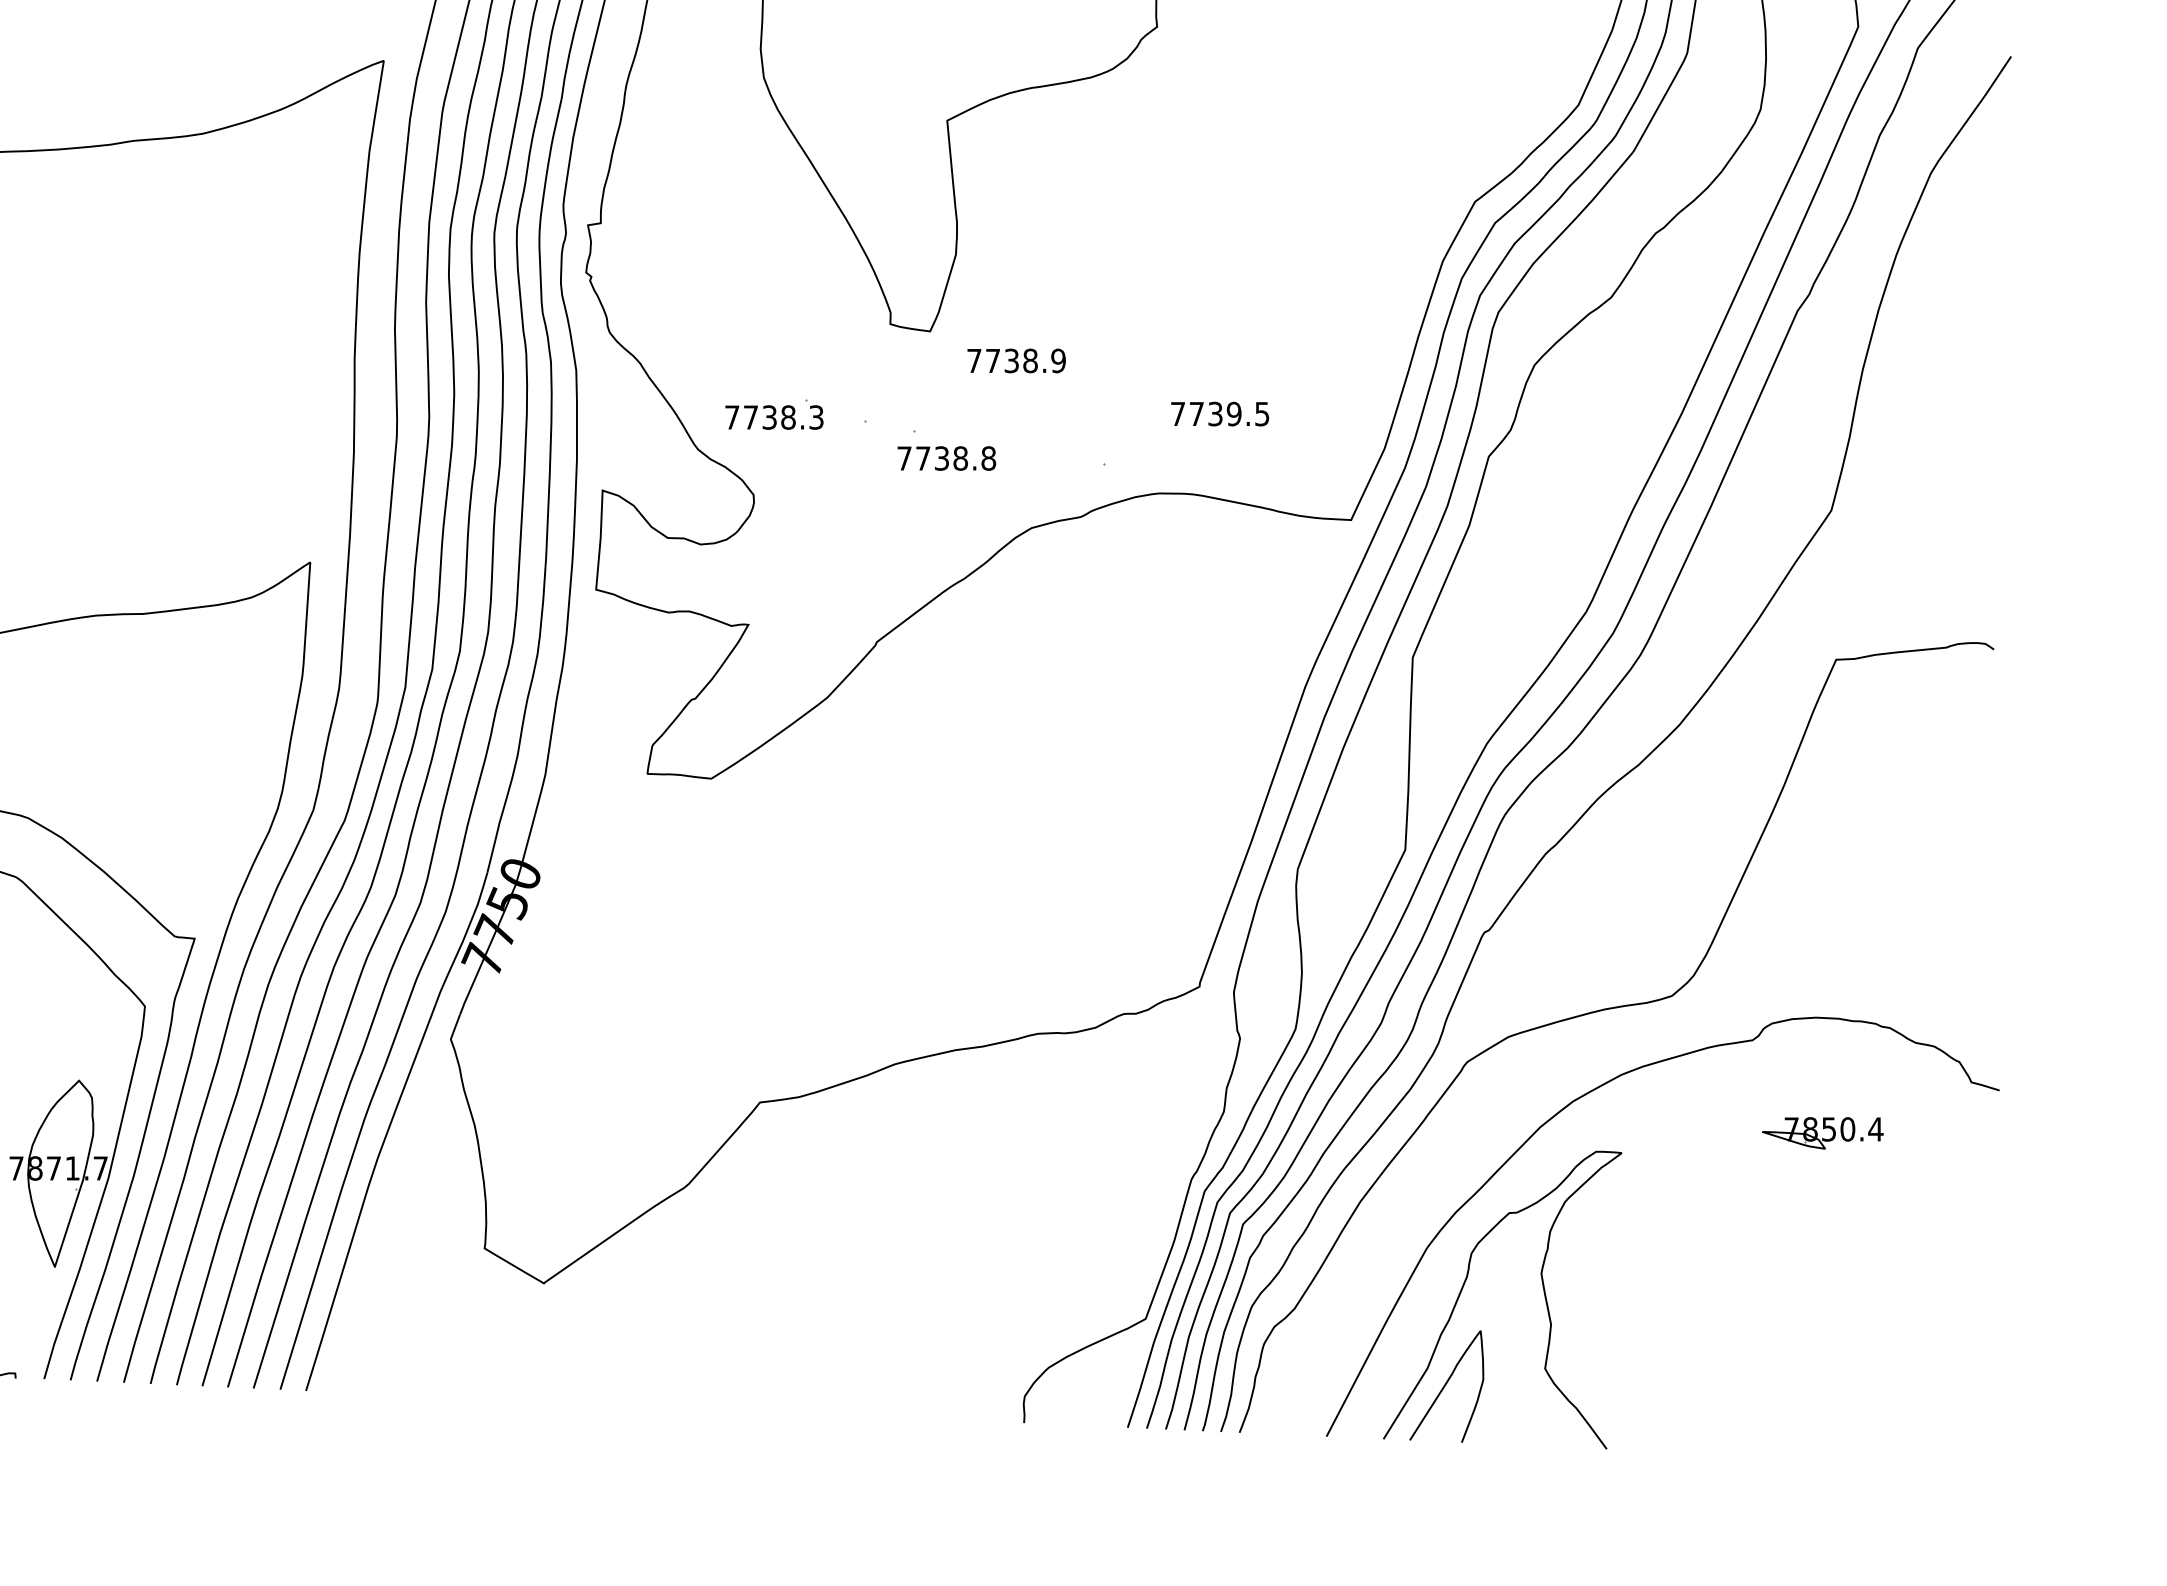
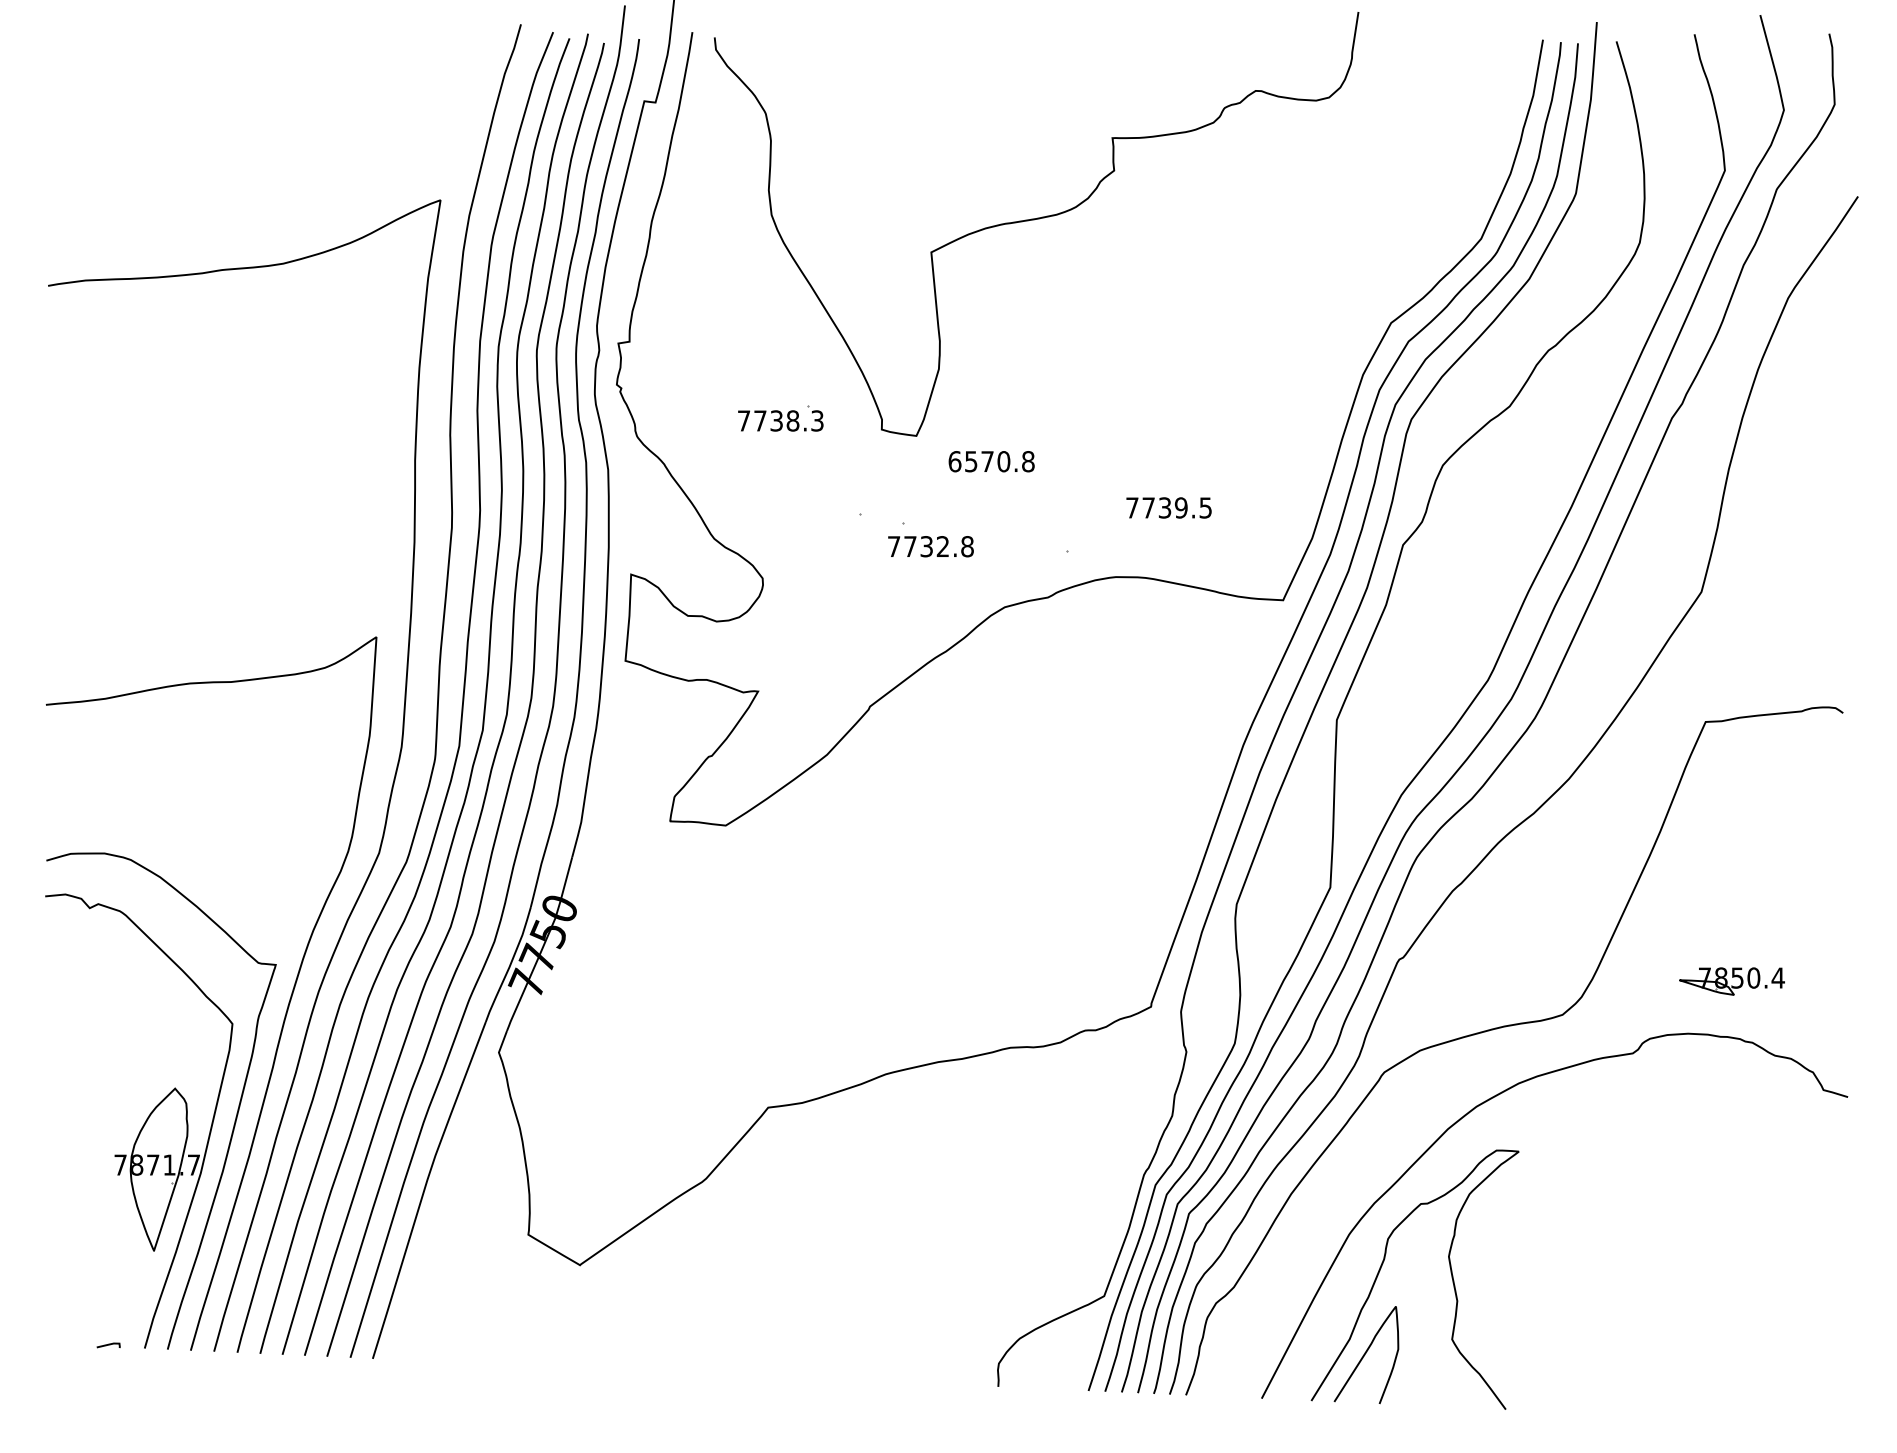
text: (1016, 360) -> (991, 461), 7738.9 -> 6570.8
part: (774, 414) -> (780, 418), moved
text: (960, 458) -> (942, 546), 7738.8 -> 7732.8
part: (1822, 1133) -> (1731, 981), moved

